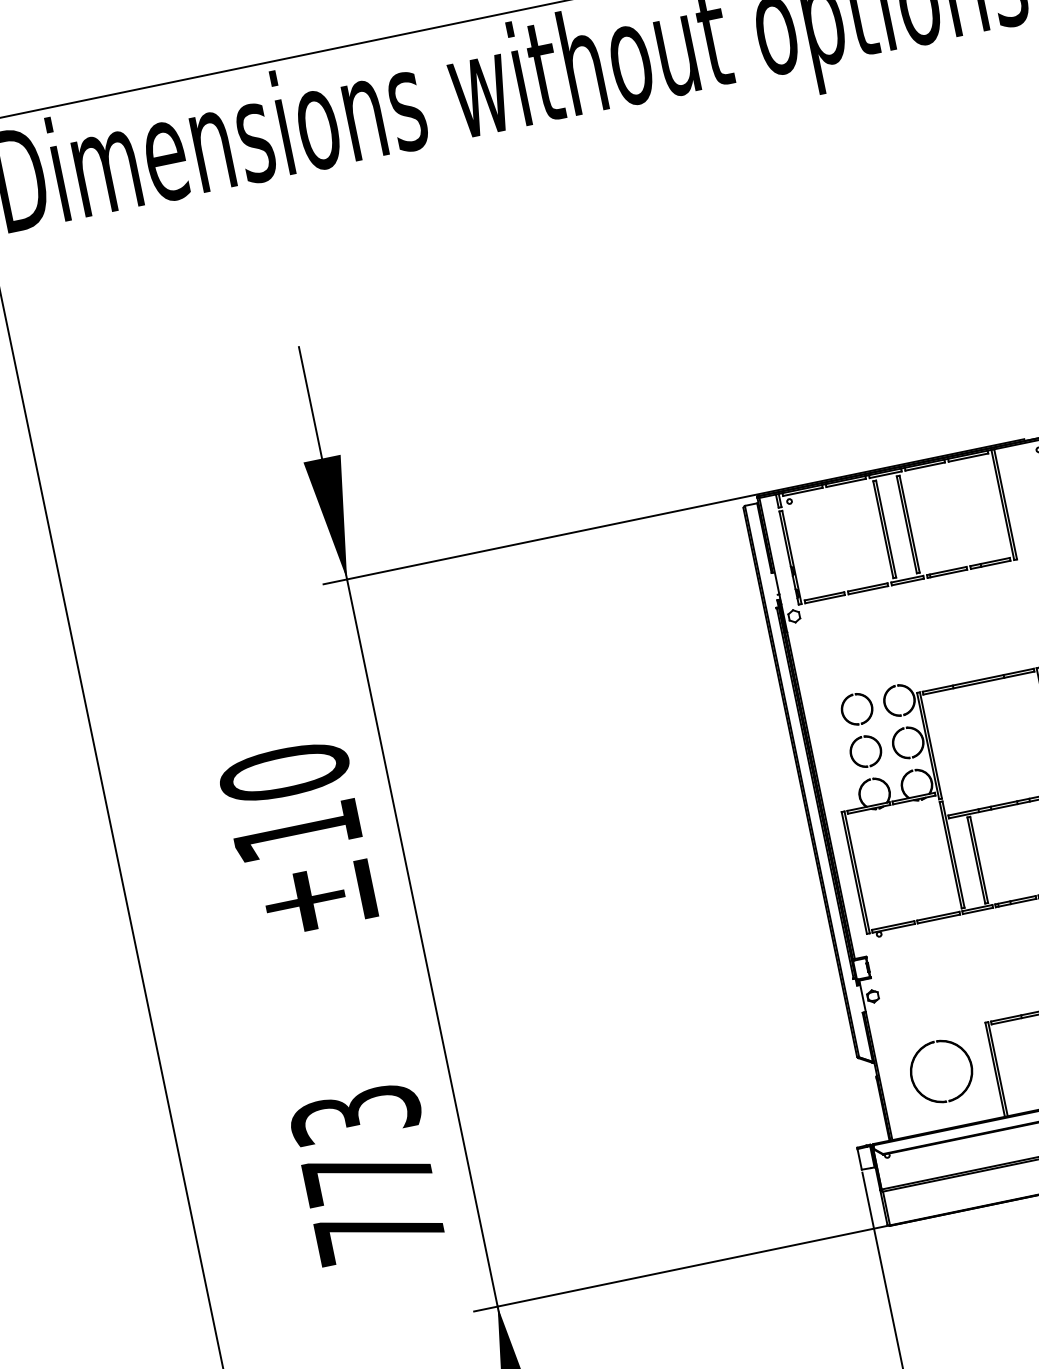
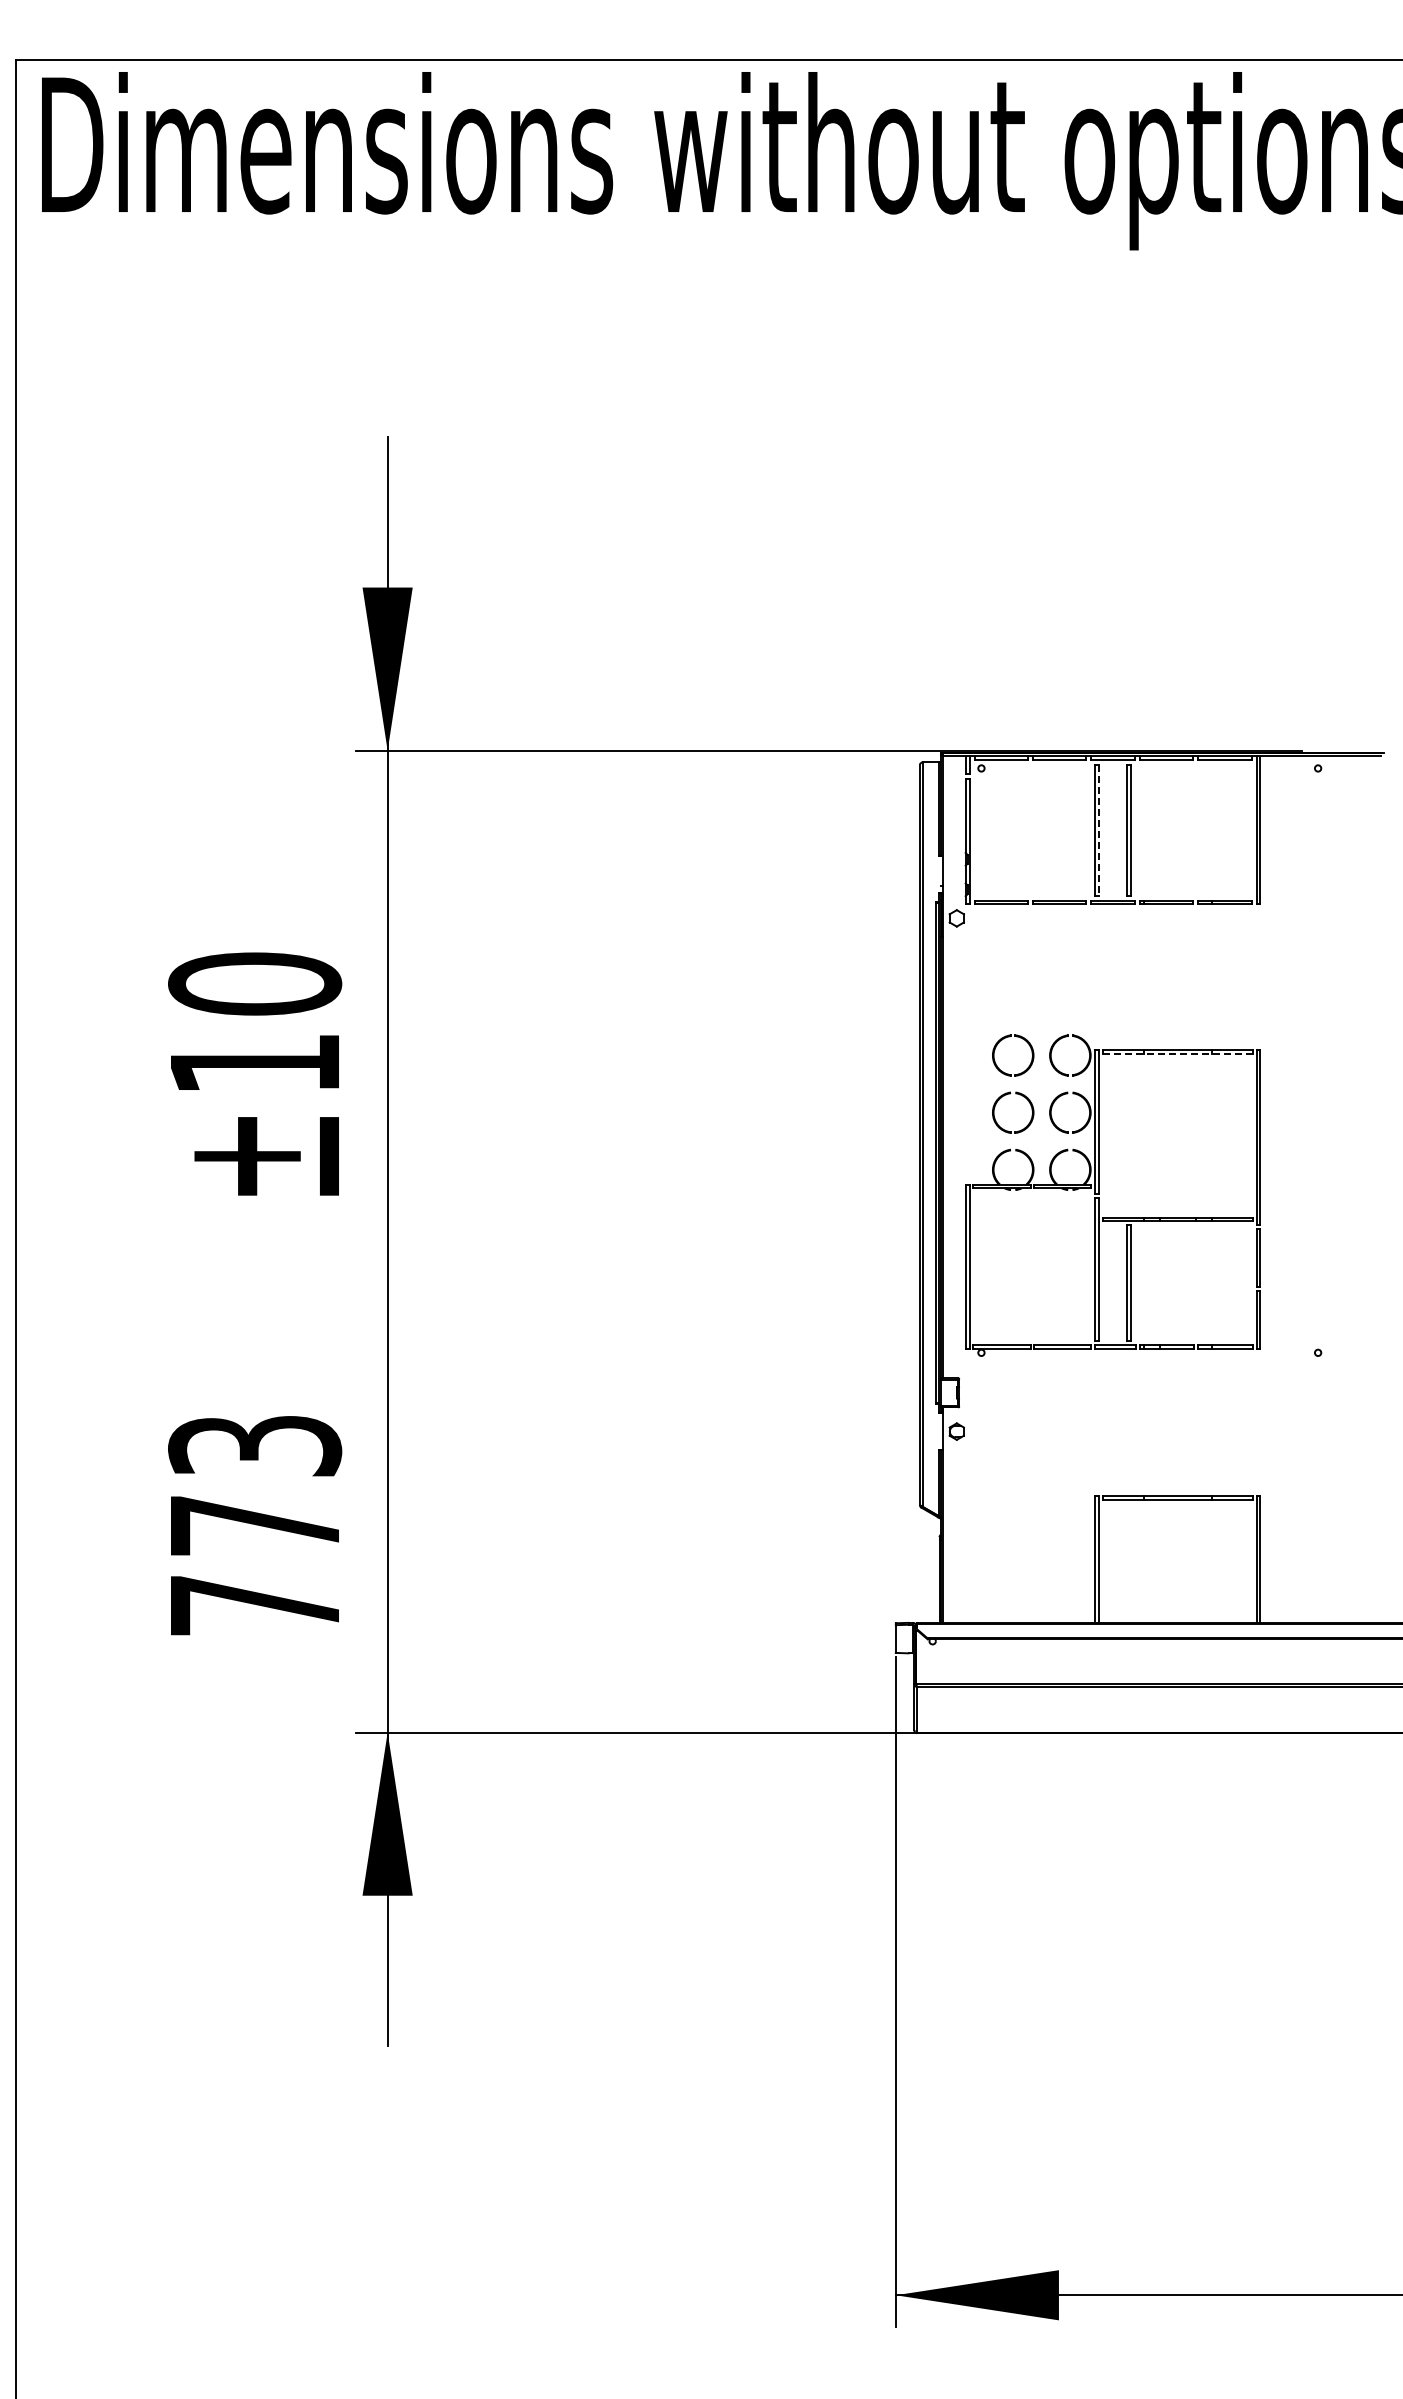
line: (886, 529) -> (1099, 830), solid -> dashed
line: (978, 683) -> (1177, 1054), solid -> dashed
part: (914, 1060) -> (993, 1525), removed

